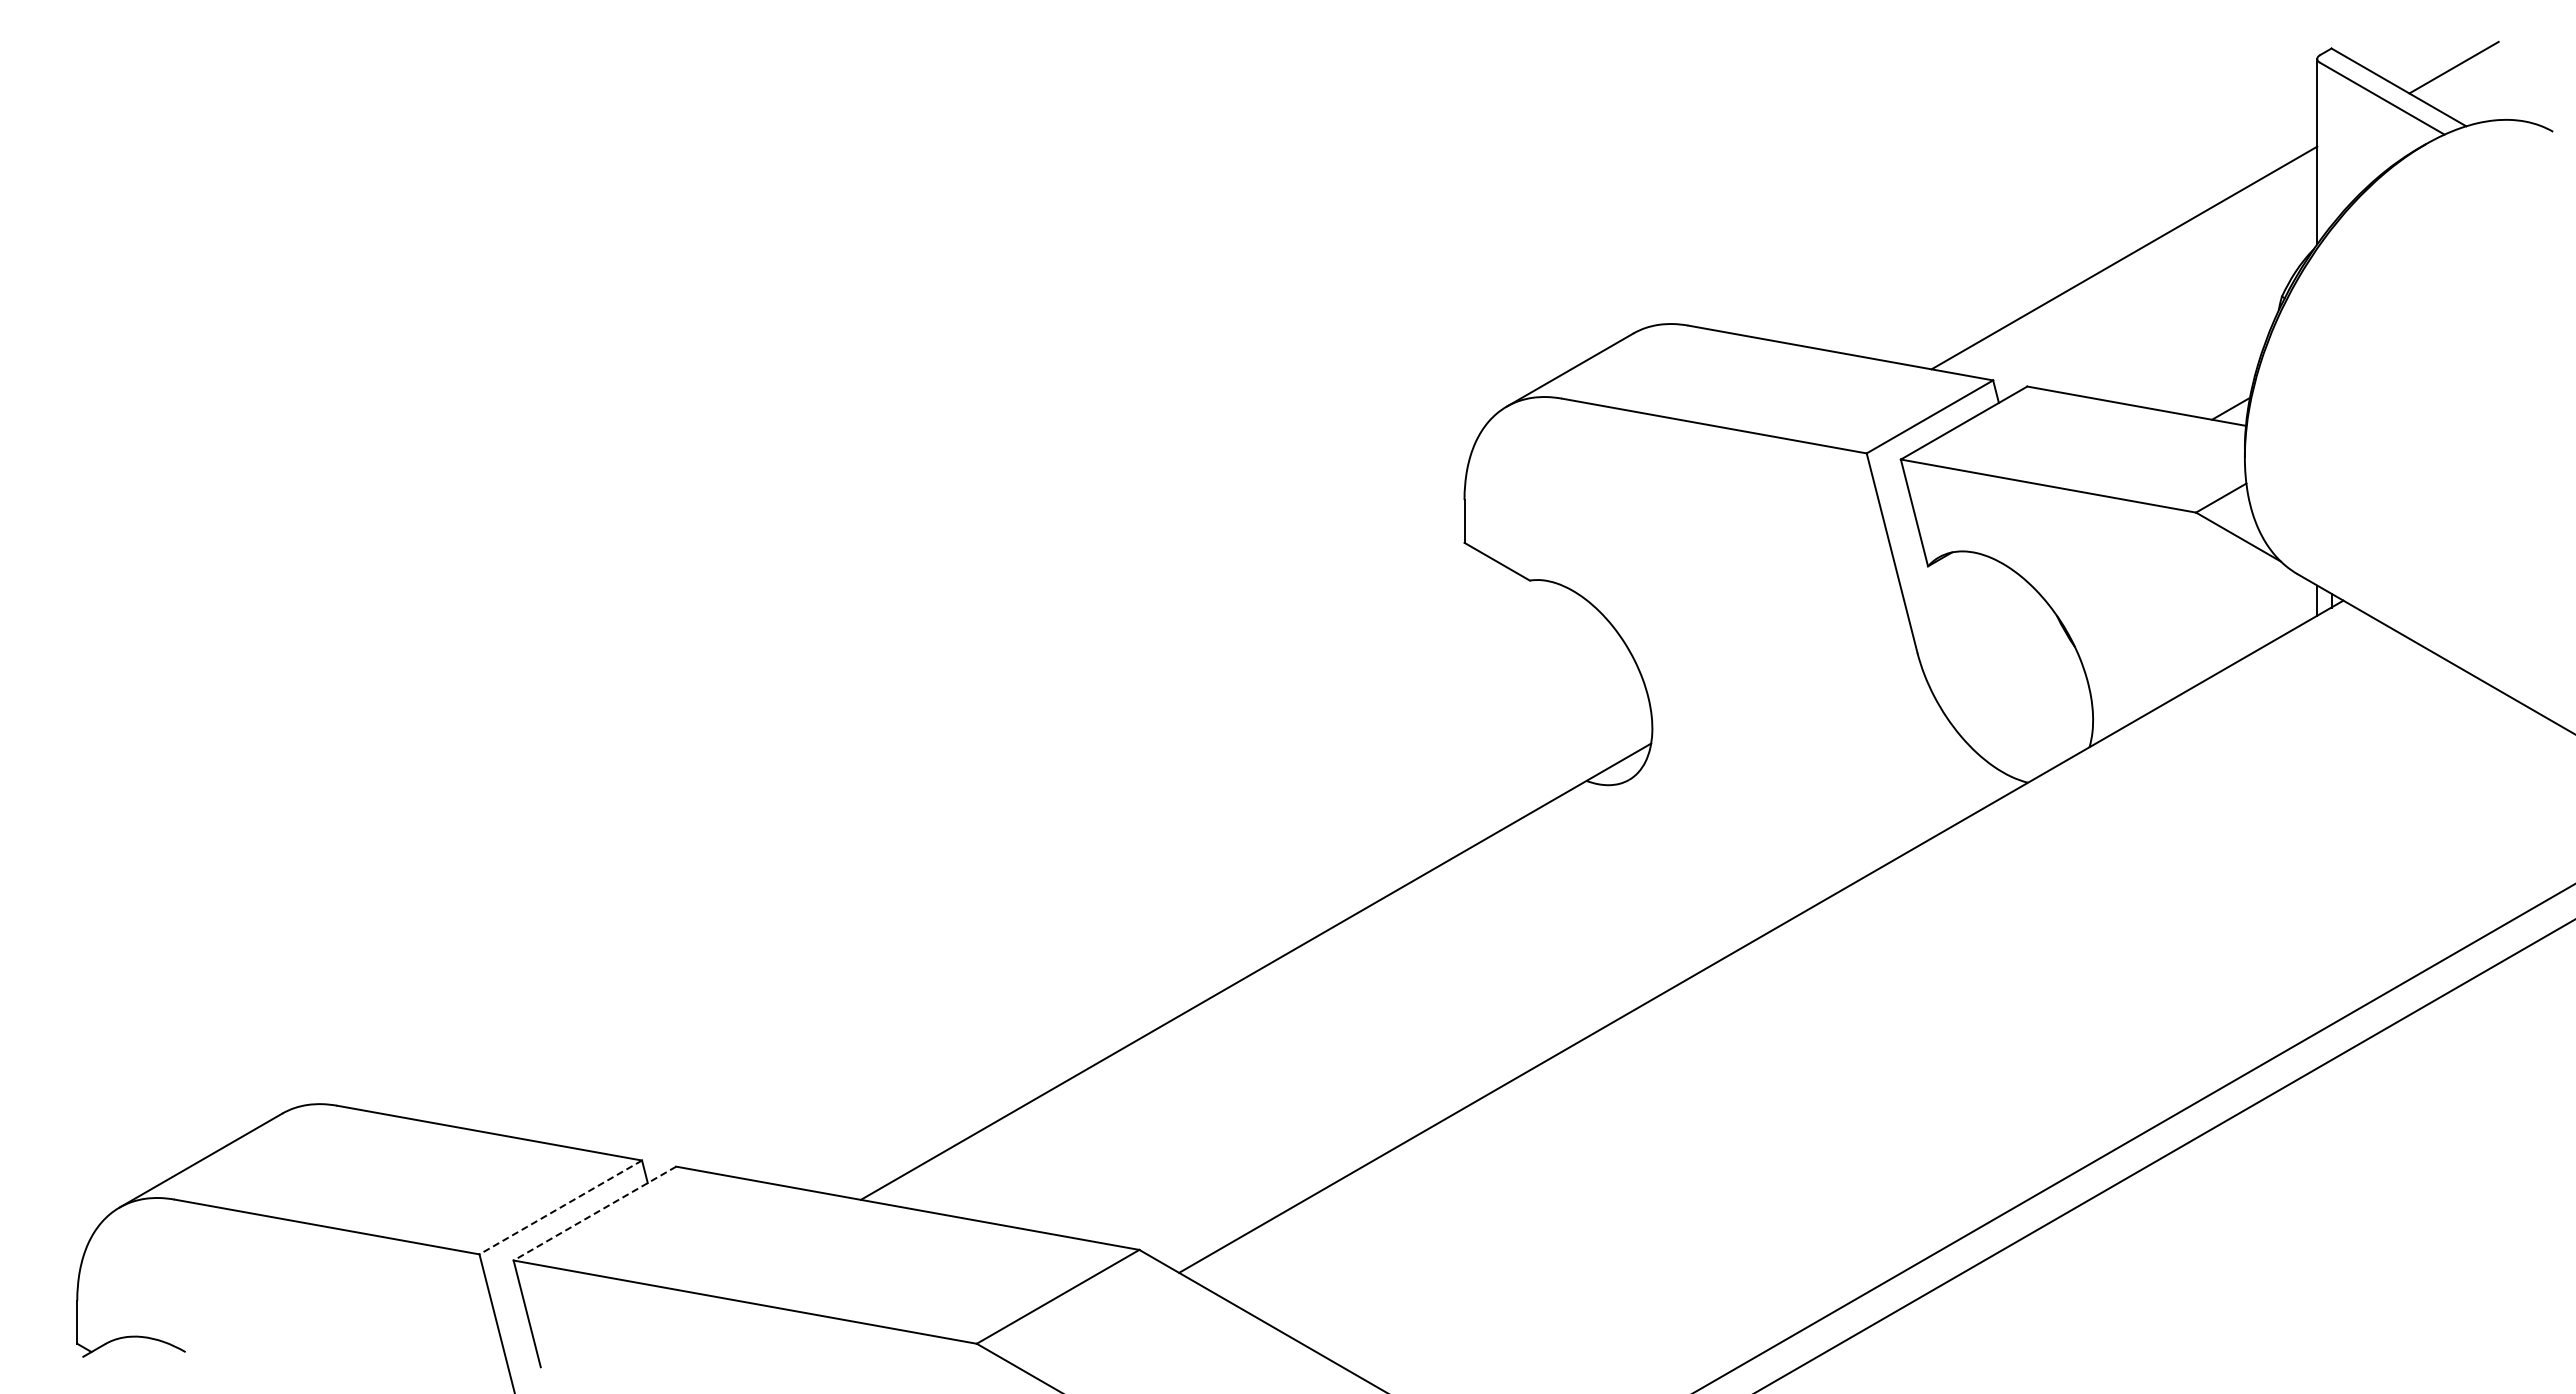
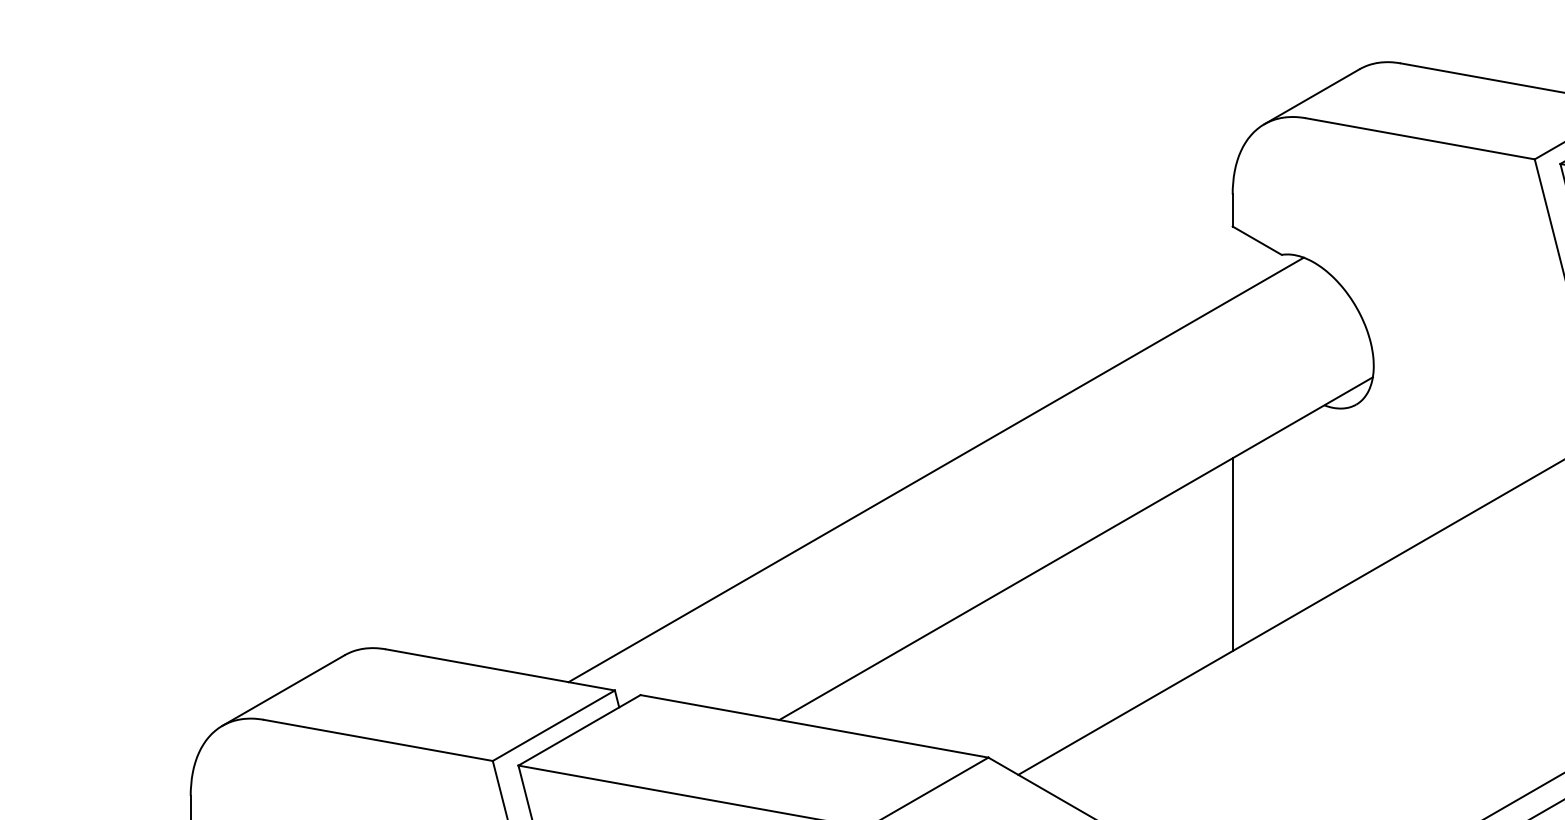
line: (1069, 866) -> (935, 469), added
line: (1464, 979) -> (1232, 554), added
line: (560, 1207) -> (553, 725), dashed -> solid
line: (594, 1213) -> (579, 730), dashed -> solid

